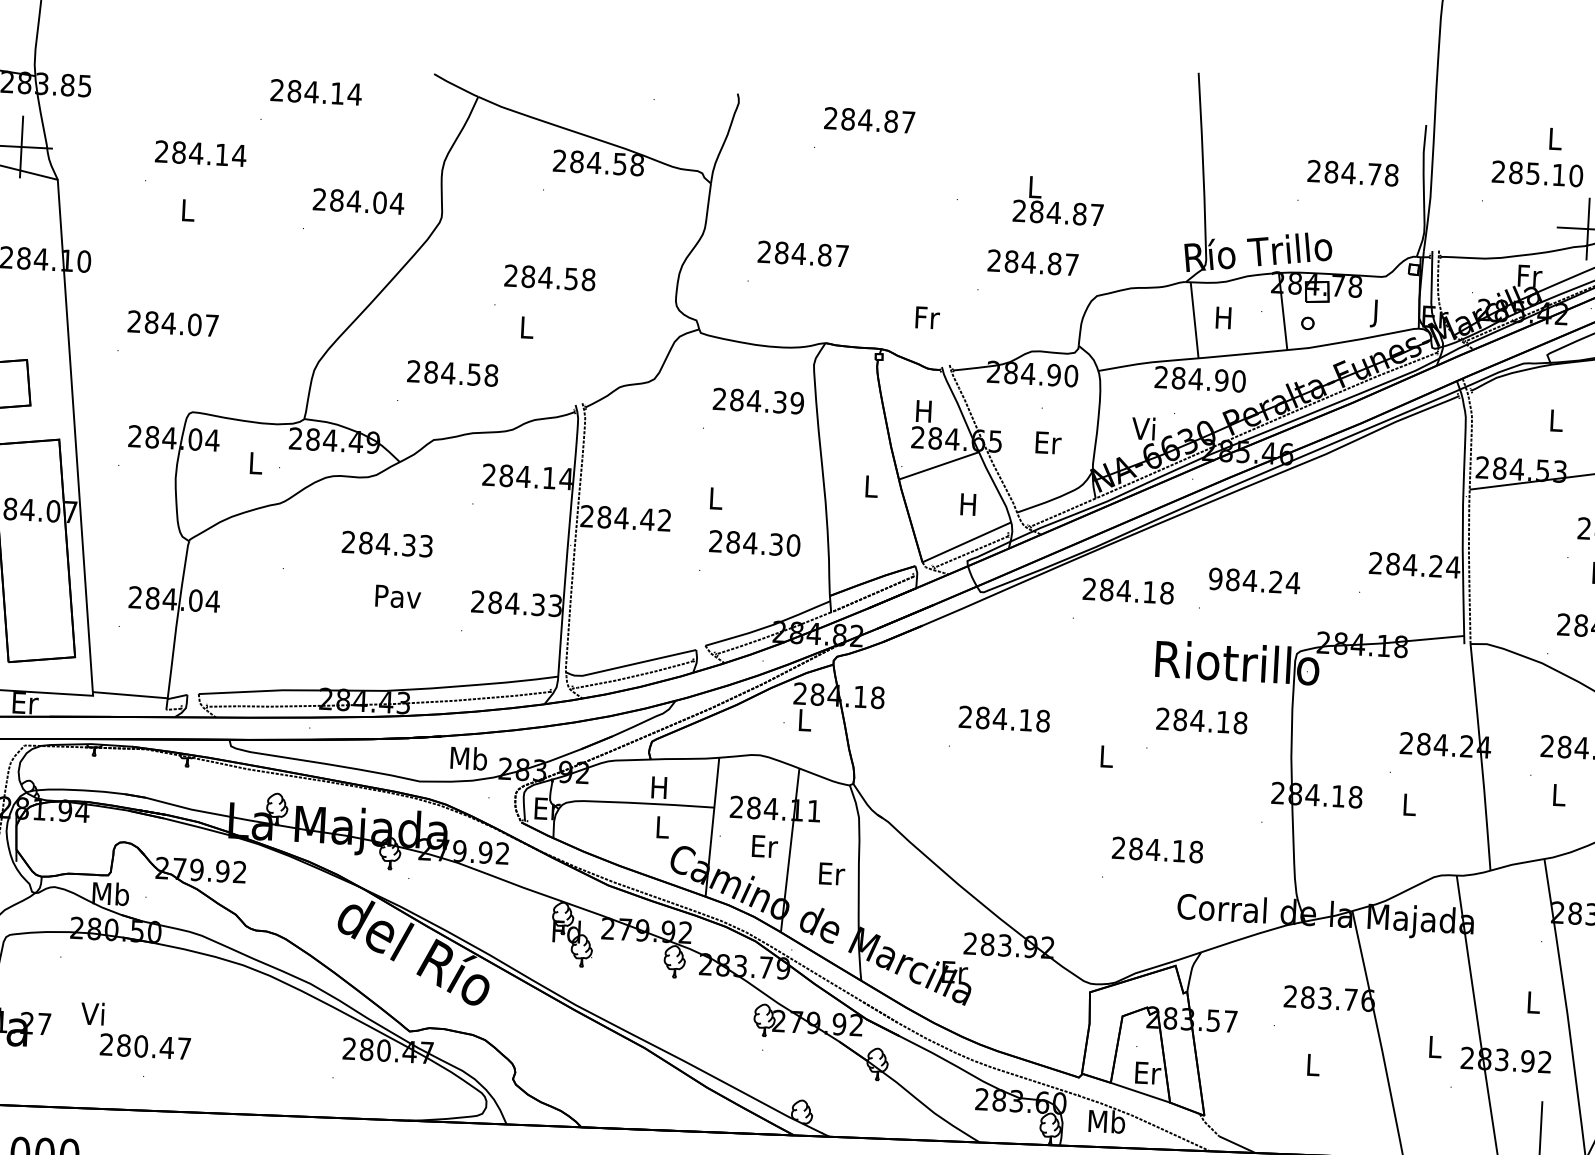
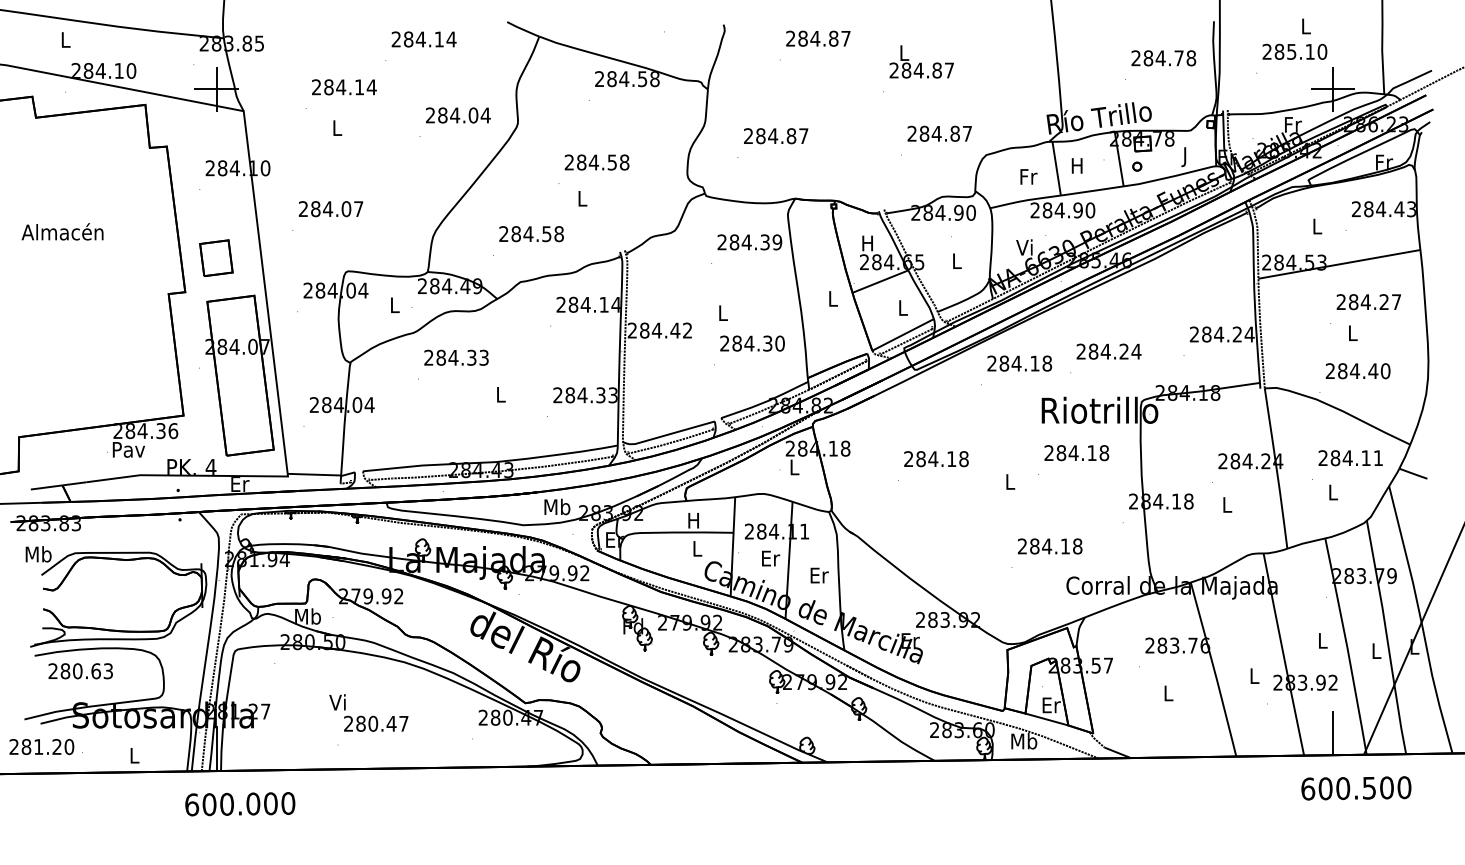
text: (1058, 200) -> (921, 61), moved
text: (927, 317) -> (1028, 176), moved
text: (1048, 443) -> (957, 261), Er -> L
text: (968, 503) -> (902, 307), H -> L
text: (387, 543) -> (456, 357), moved
text: (1216, 578) -> (1081, 351), 984.24 -> 284.24
text: (398, 596) -> (501, 394), Pav -> L
text: (135, 1030) -> (368, 712), moved

